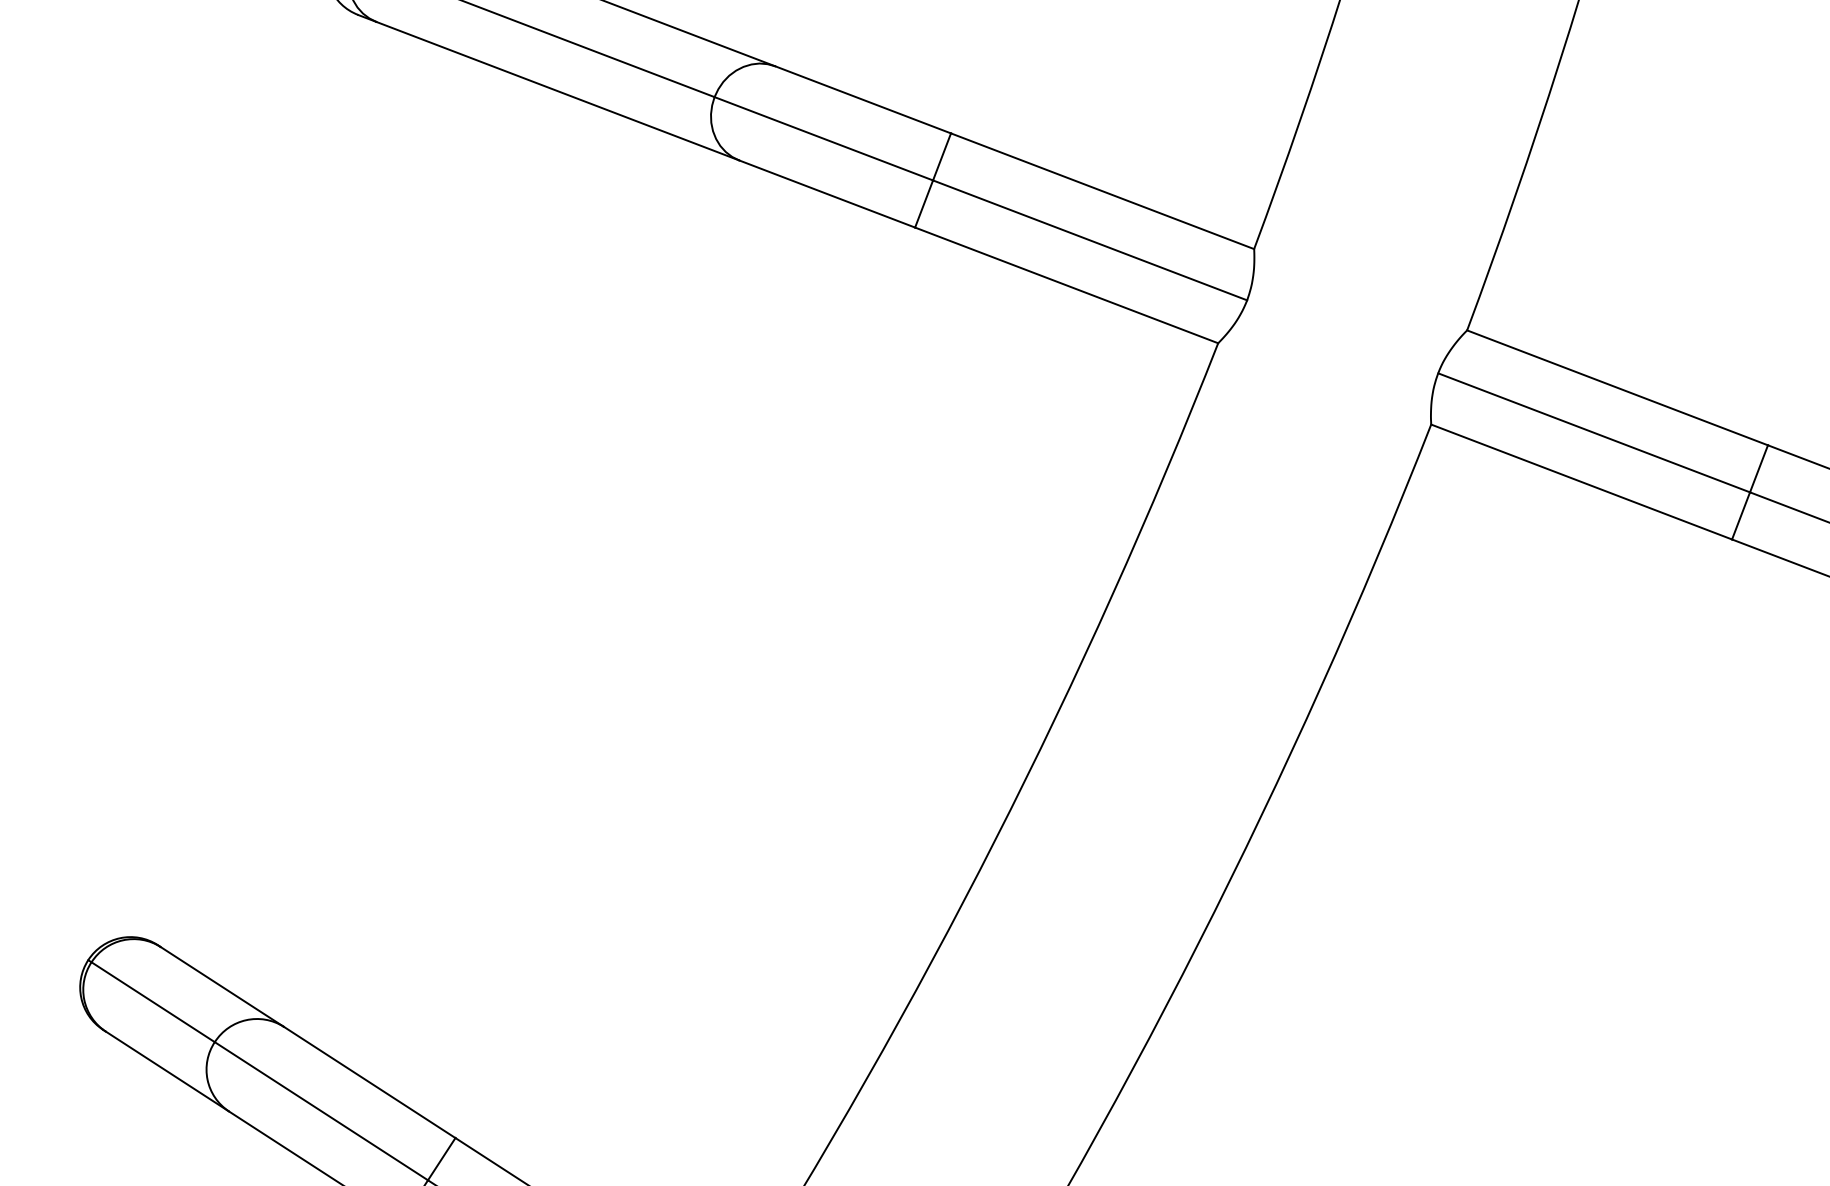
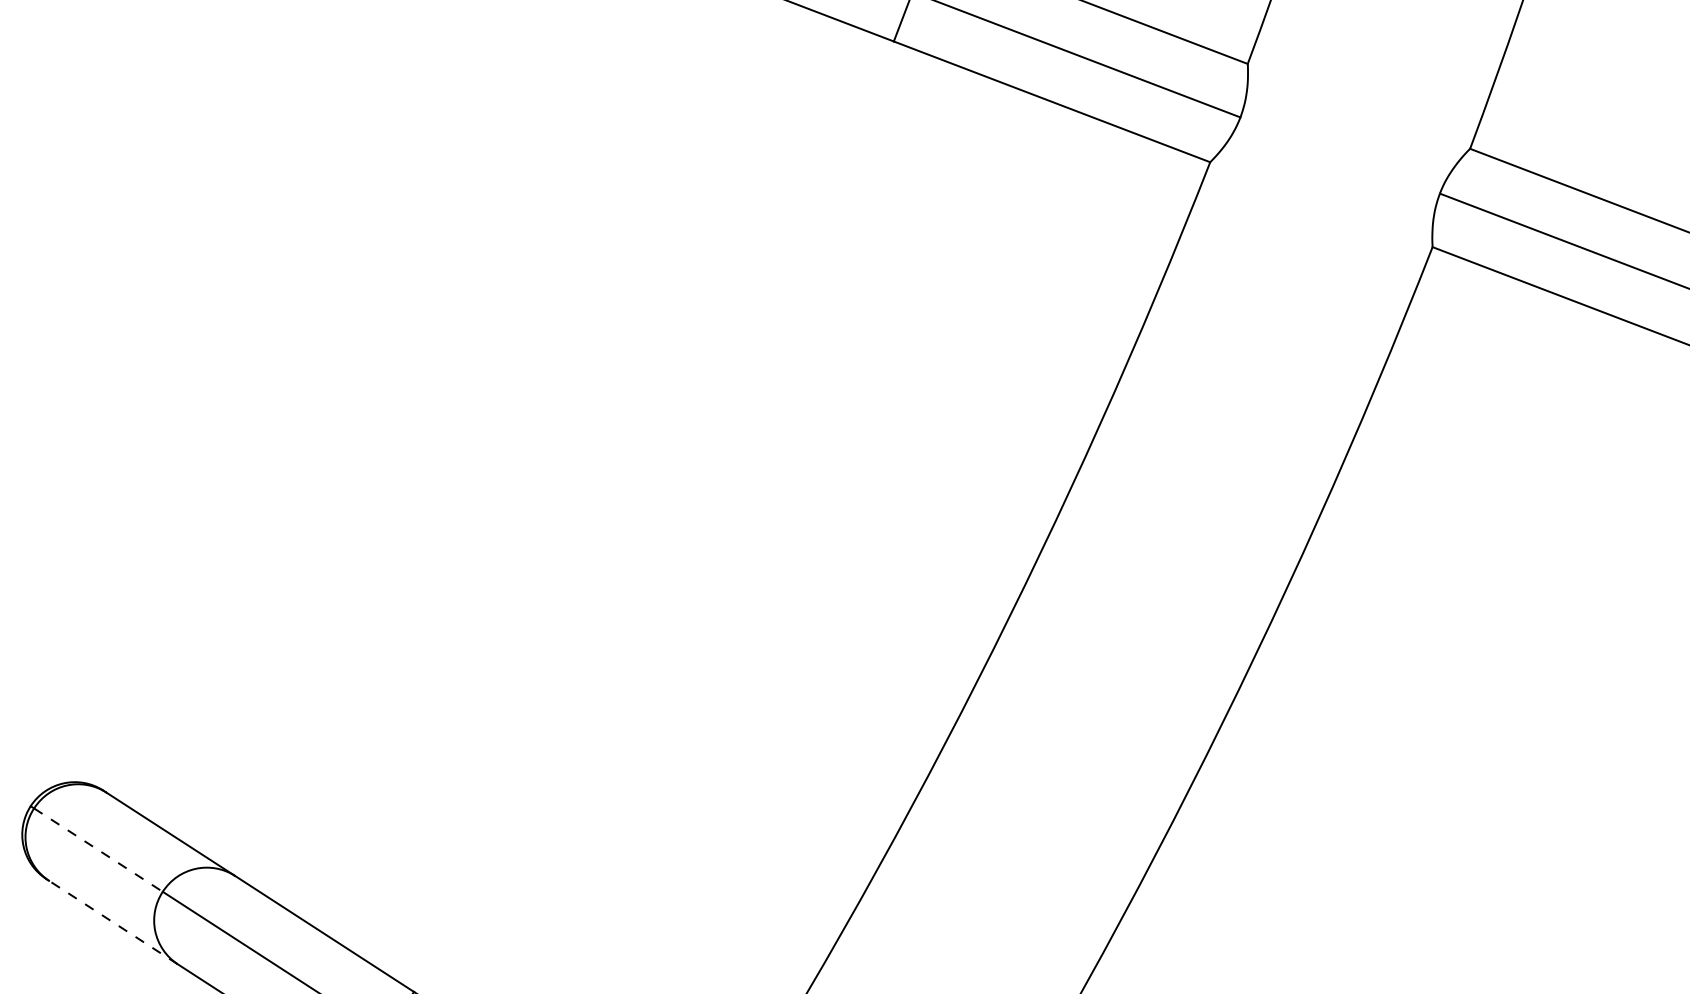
line: (153, 1002) -> (98, 850), solid -> dashed
line: (167, 1071) -> (113, 922), solid -> dashed

